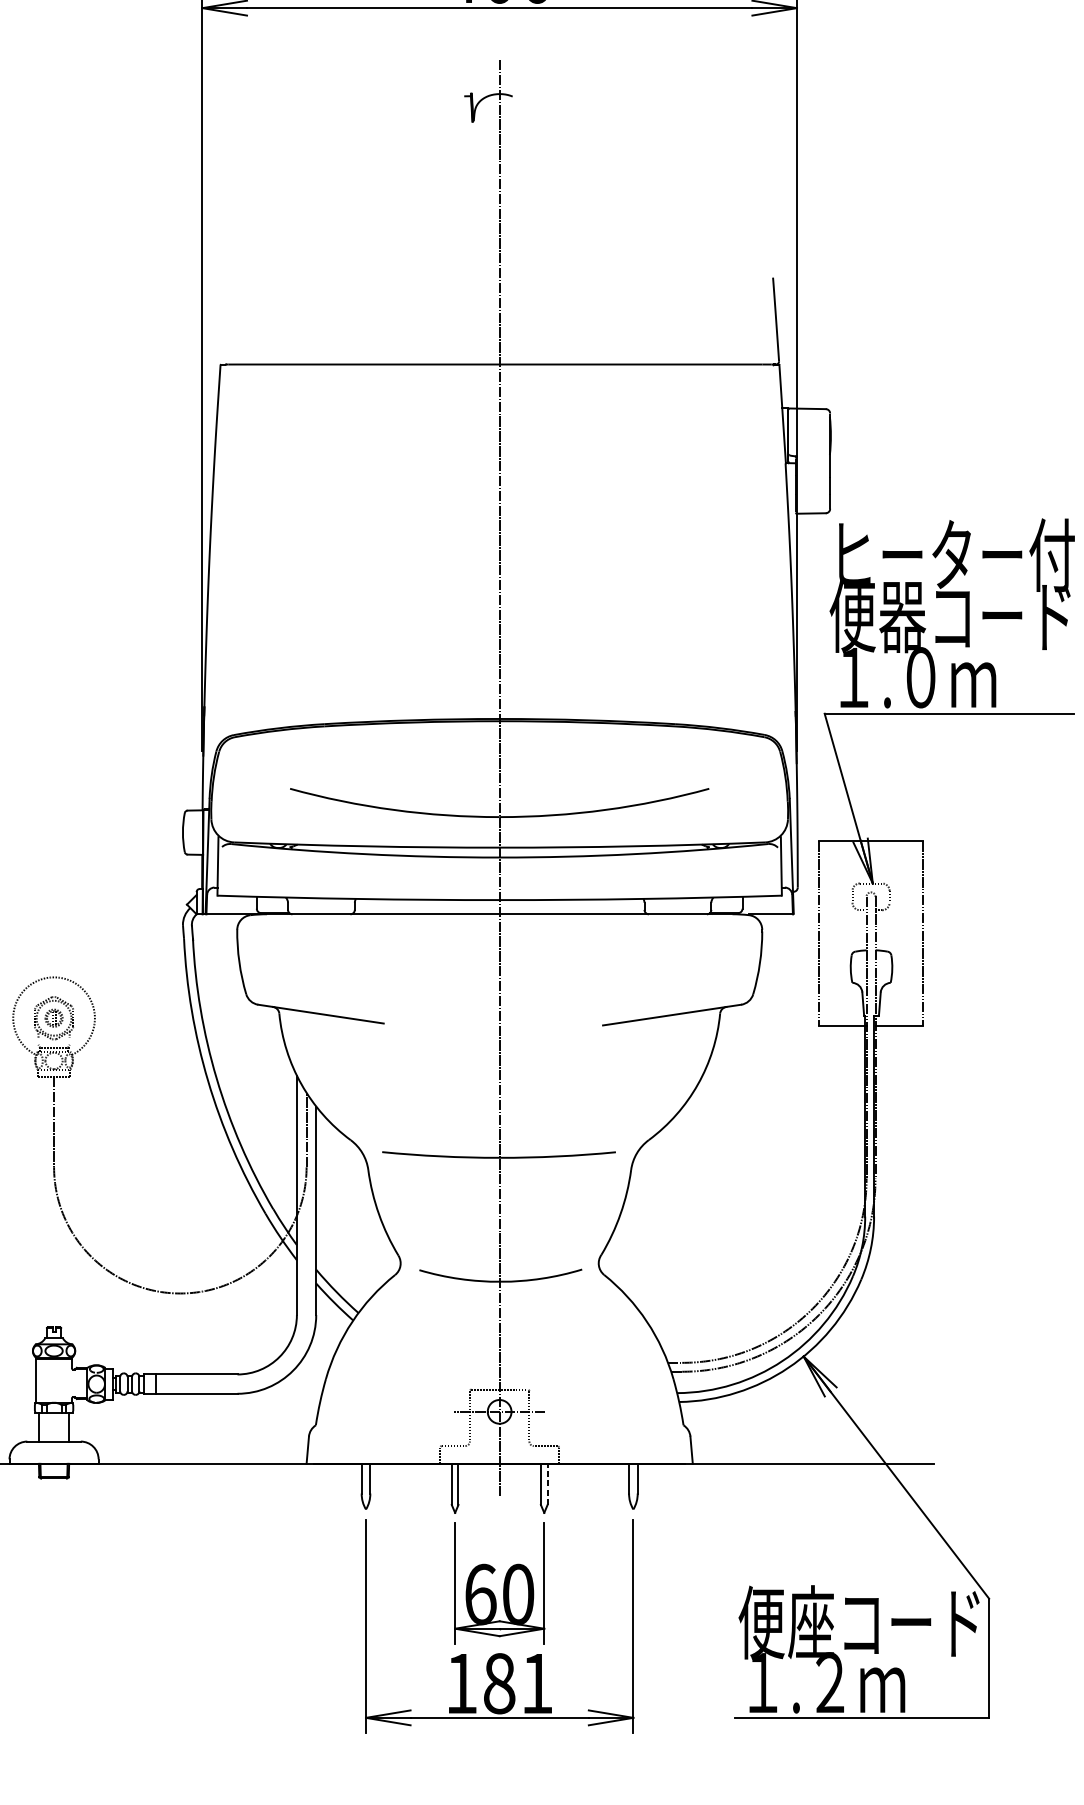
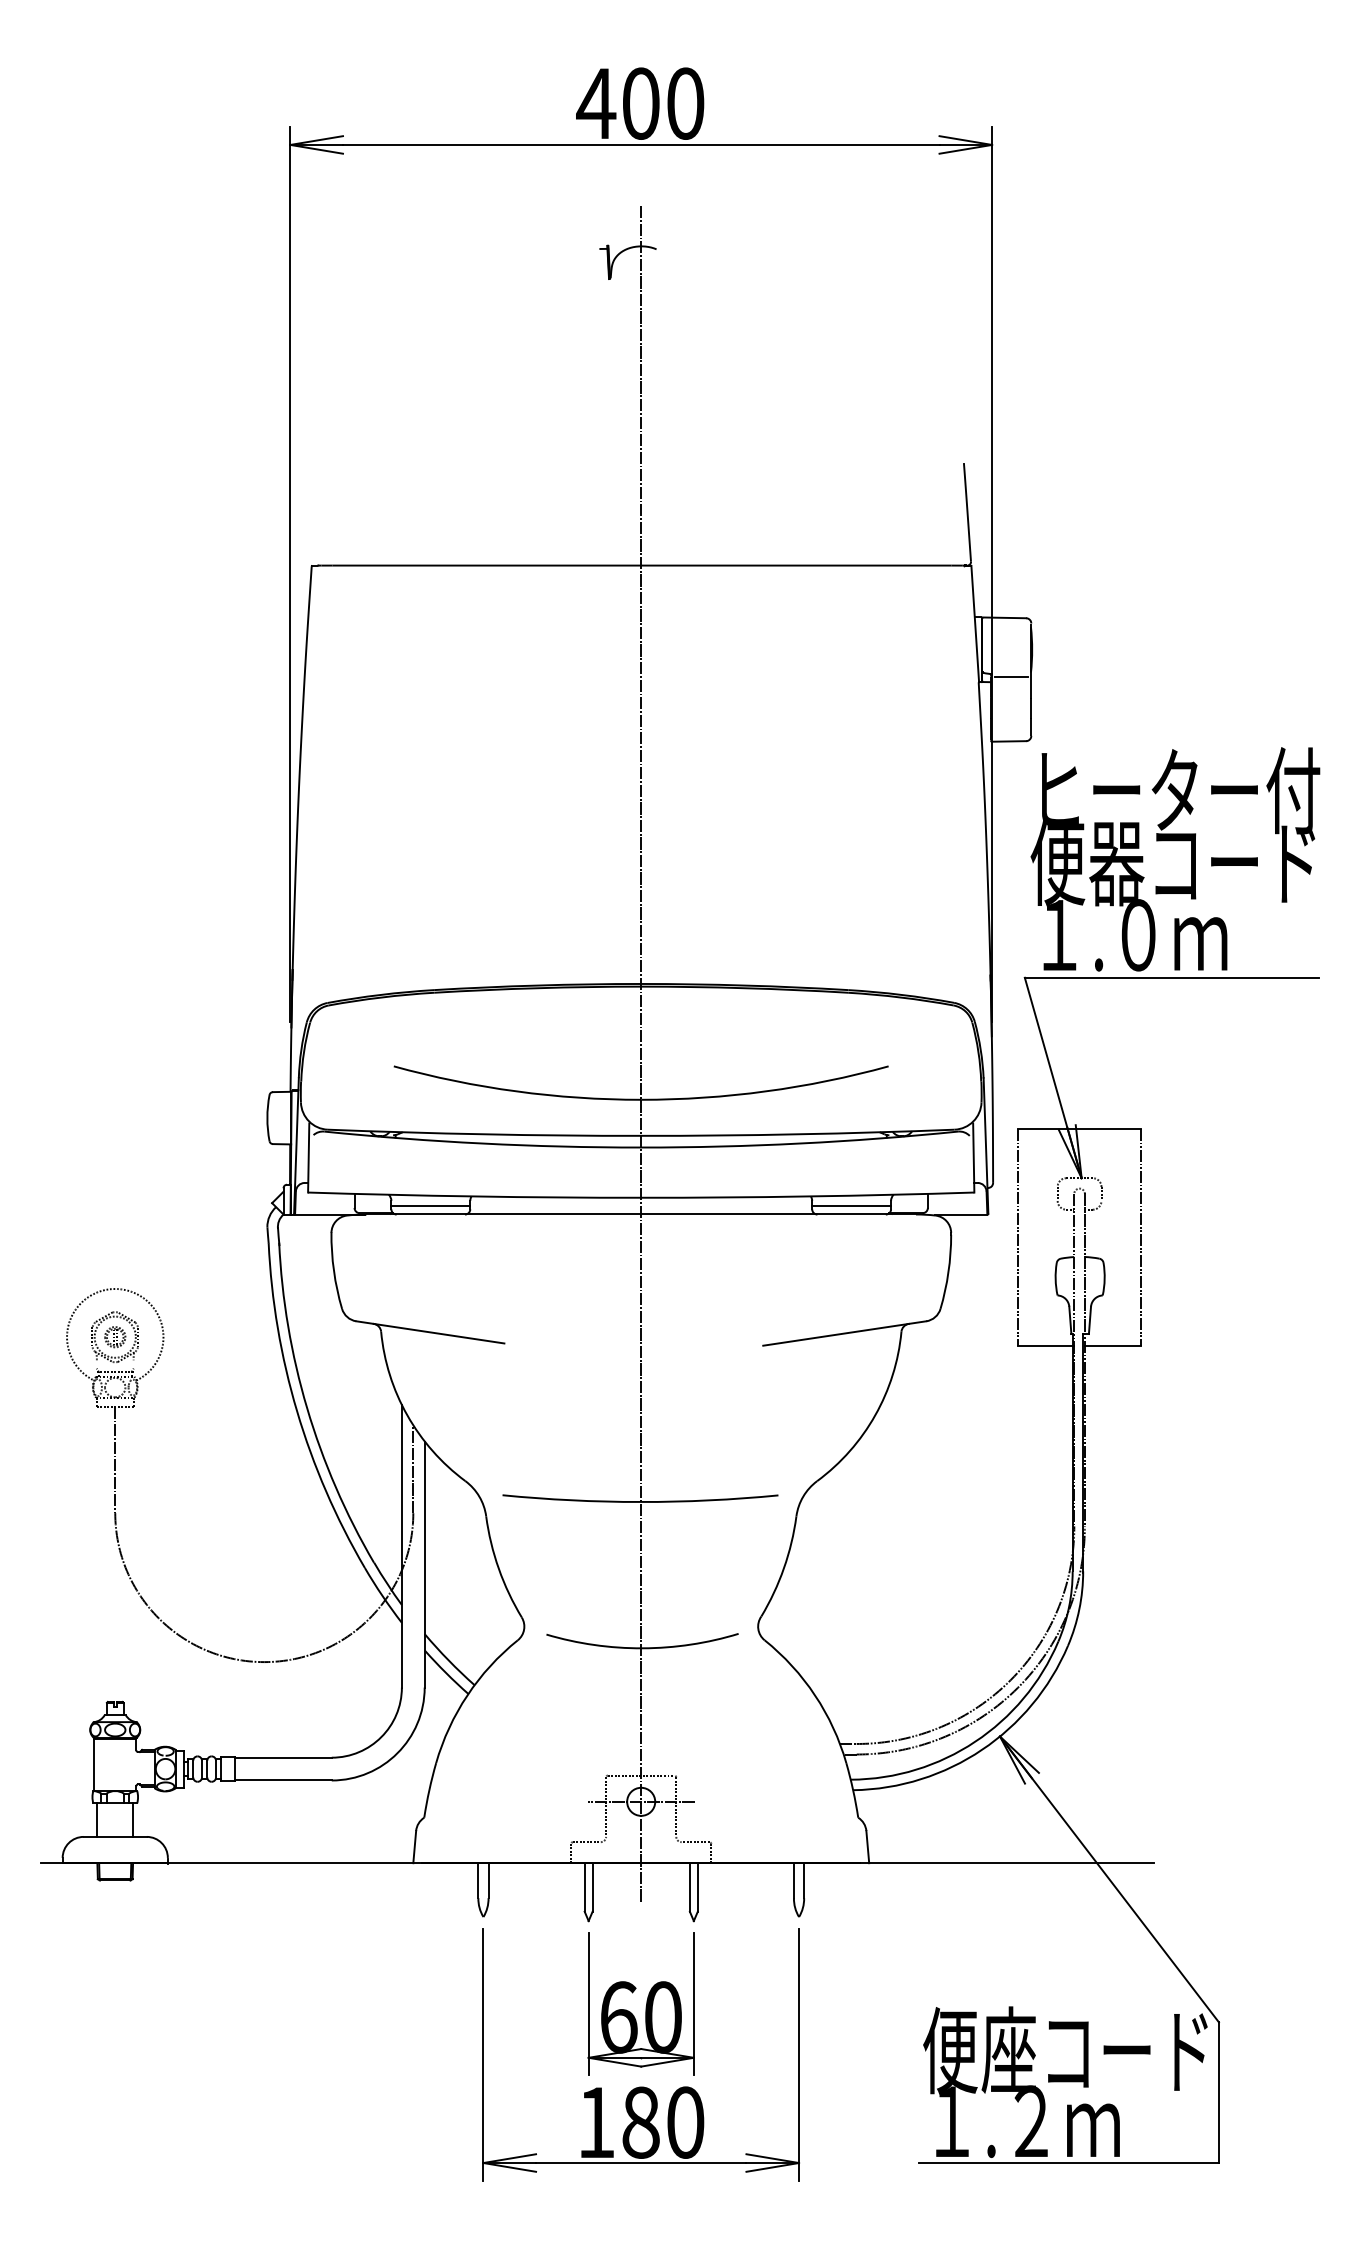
line: (812, 459) -> (1010, 677), added
line: (321, 906) -> (430, 1205), added
line: (677, 906) -> (851, 1205), added
line: (547, 1483) -> (697, 1886), dashed -> solid
text: (537, 1683) -> (685, 2122), 181 -> 180

